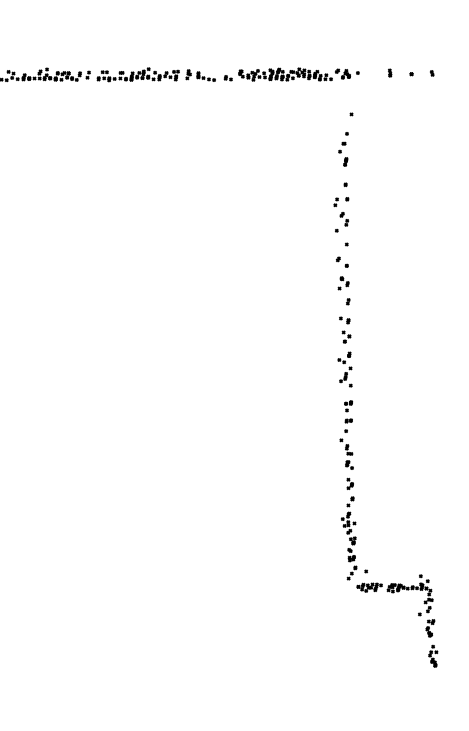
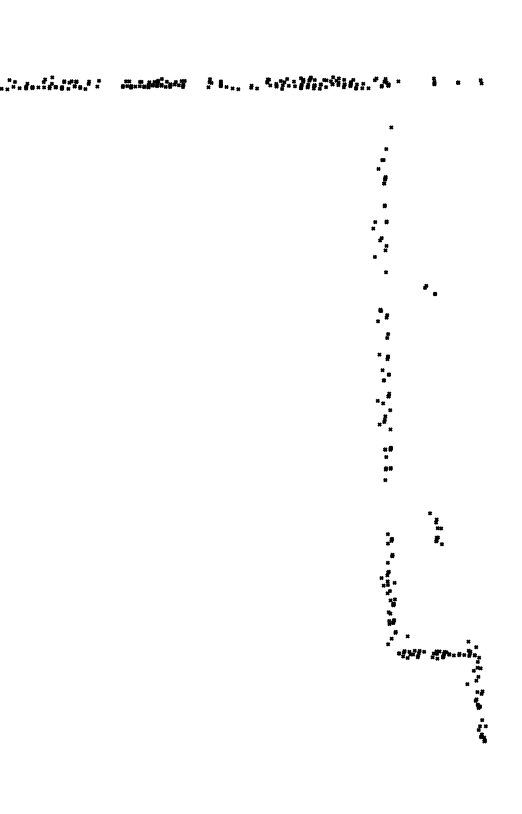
part: (137, 74) -> (153, 83), size x0.7
part: (341, 262) -> (429, 290), moved
part: (346, 453) -> (435, 528), moved

